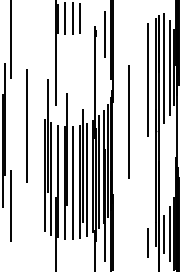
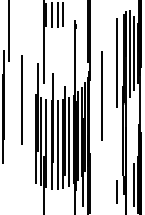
line: (105, 34) -> (83, 27), removed
line: (11, 205) -> (9, 162), removed
line: (163, 233) -> (129, 184), removed

